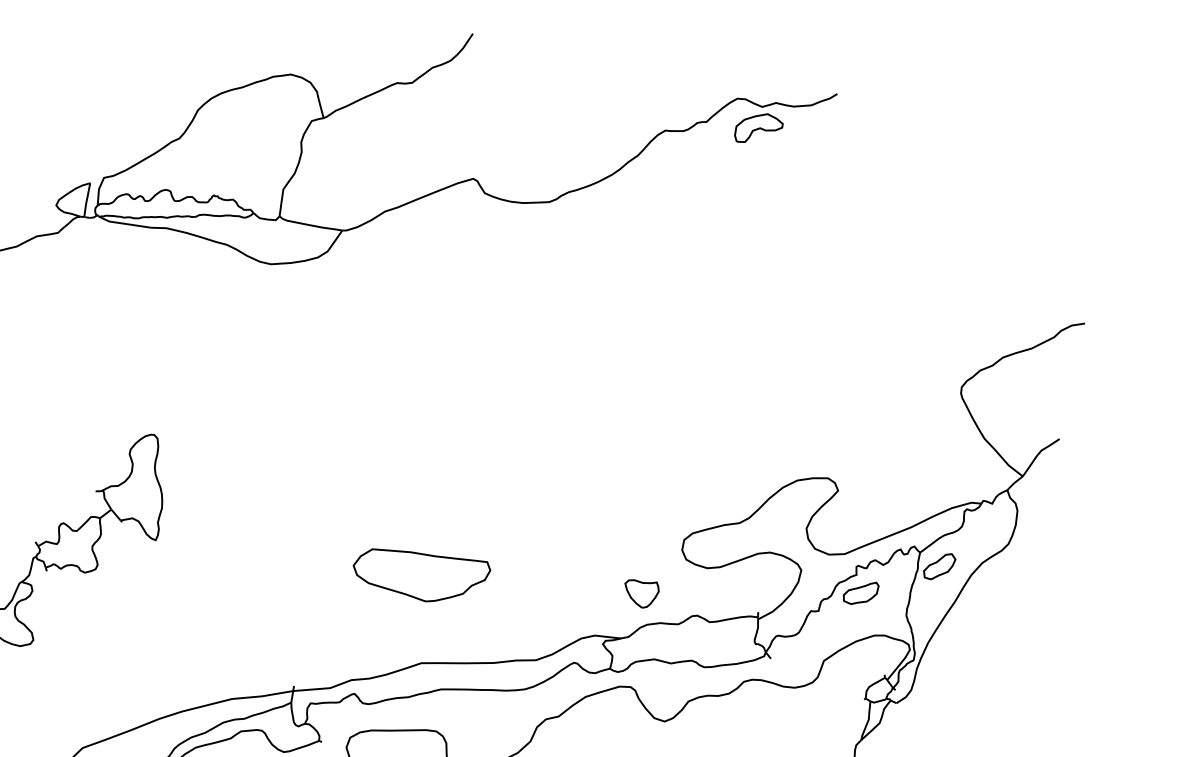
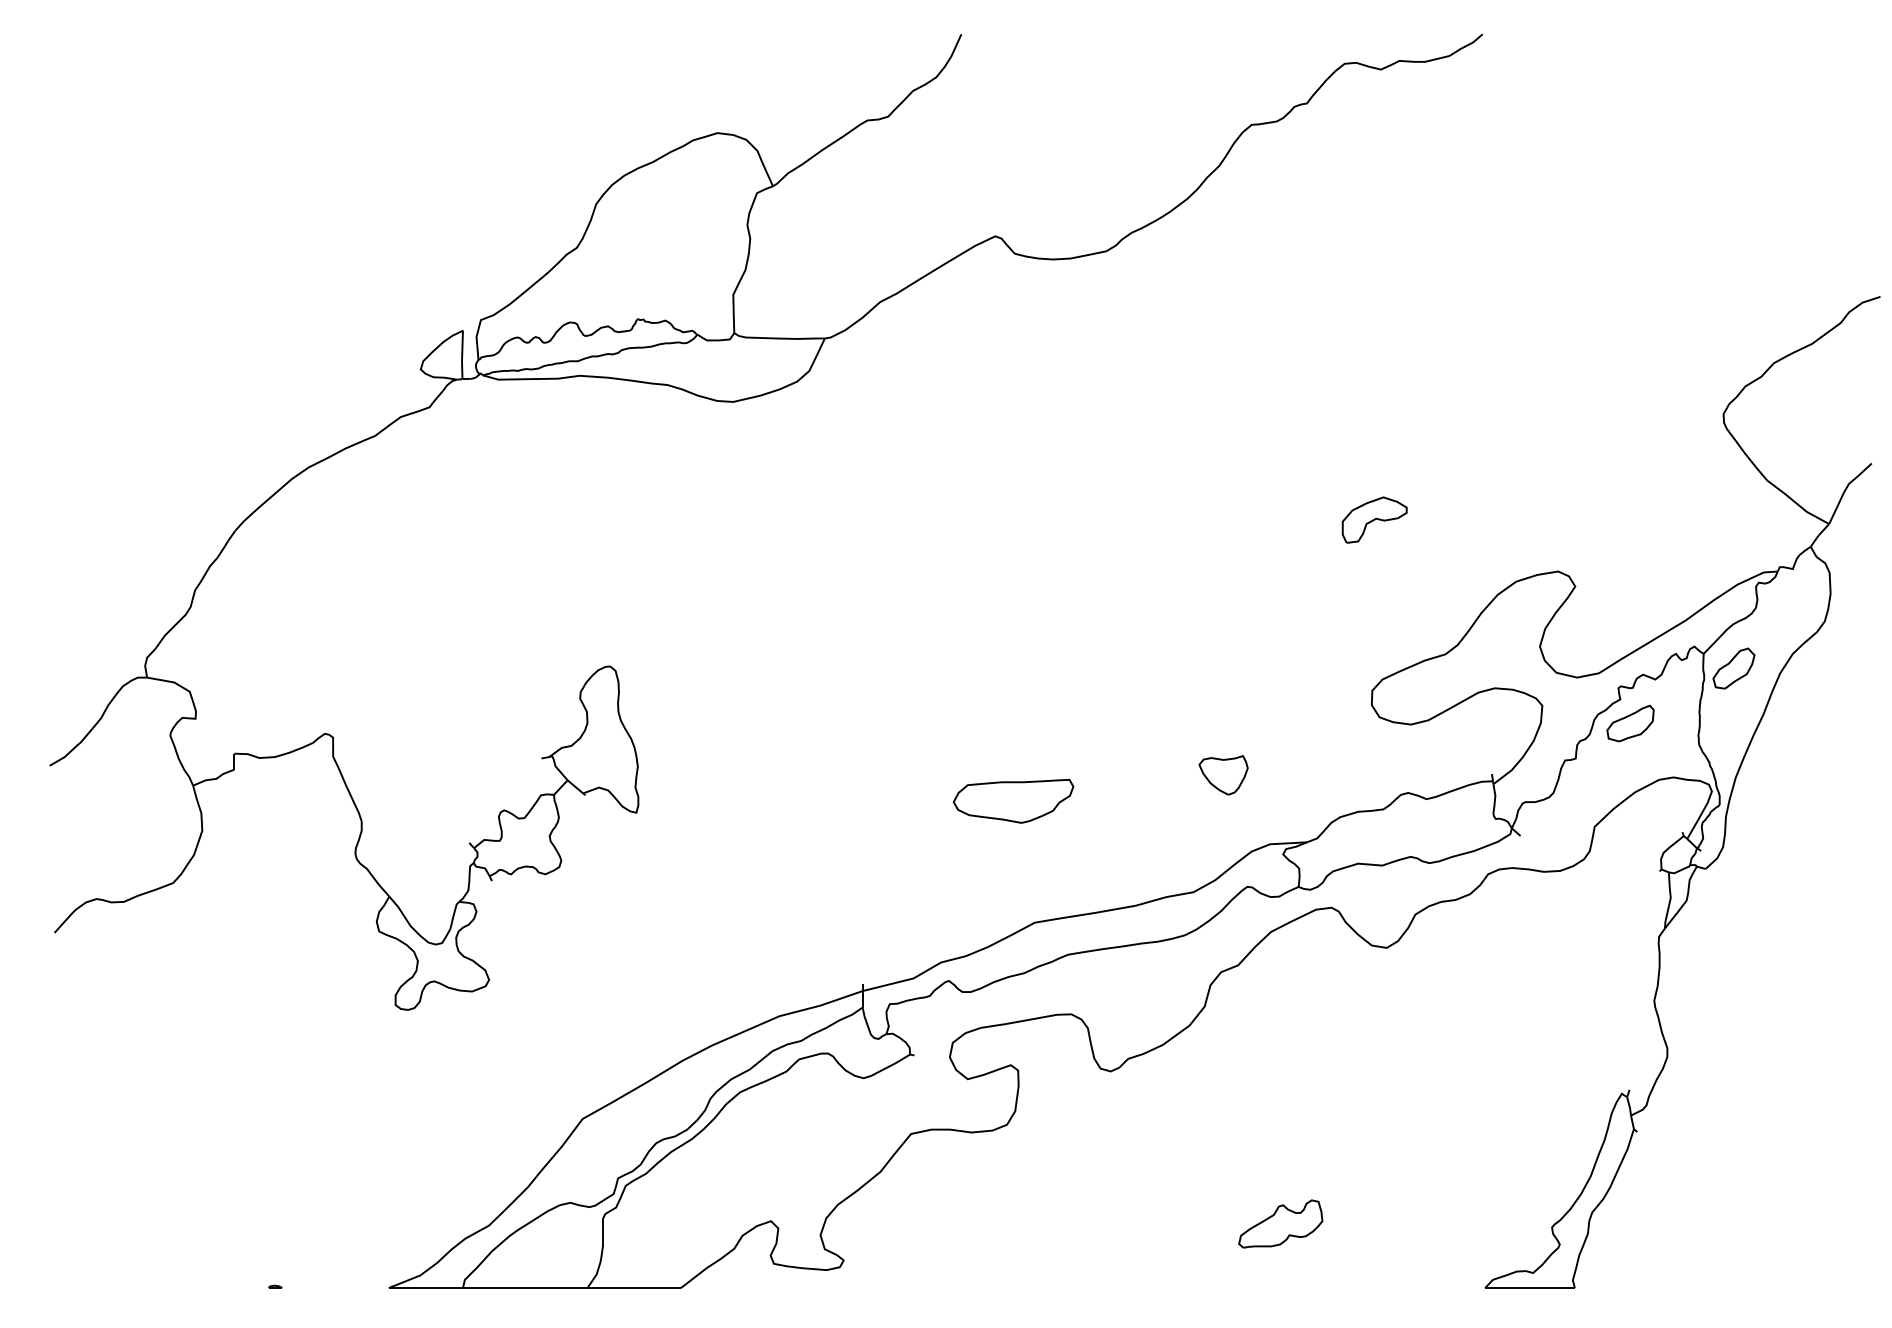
part: (758, 128) -> (1374, 519), moved
part: (420, 575) -> (1013, 801), size x0.62
part: (640, 593) -> (1223, 775), moved

